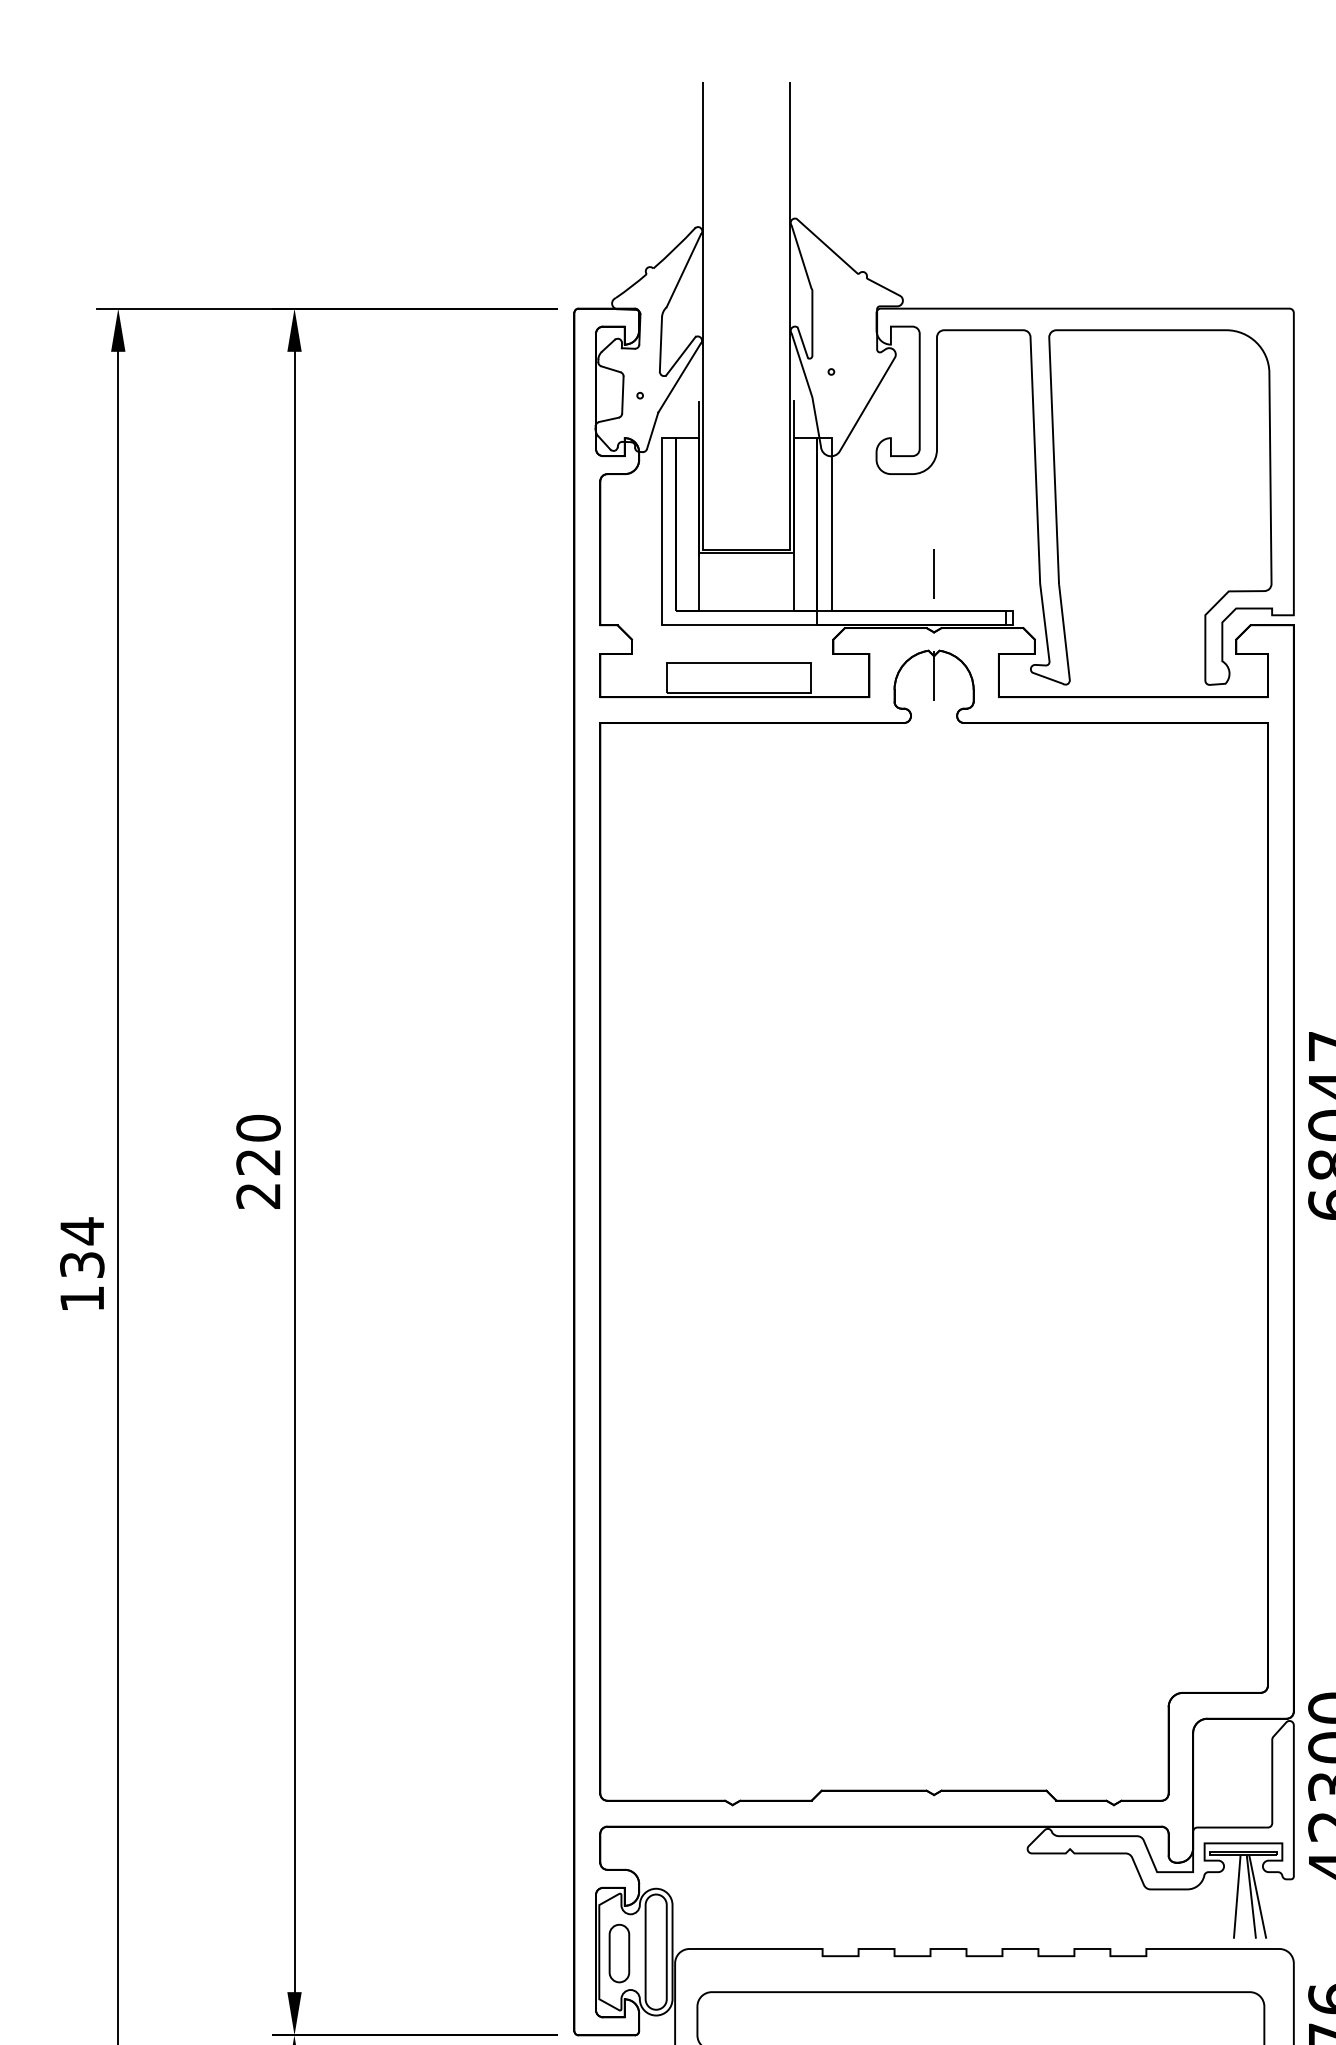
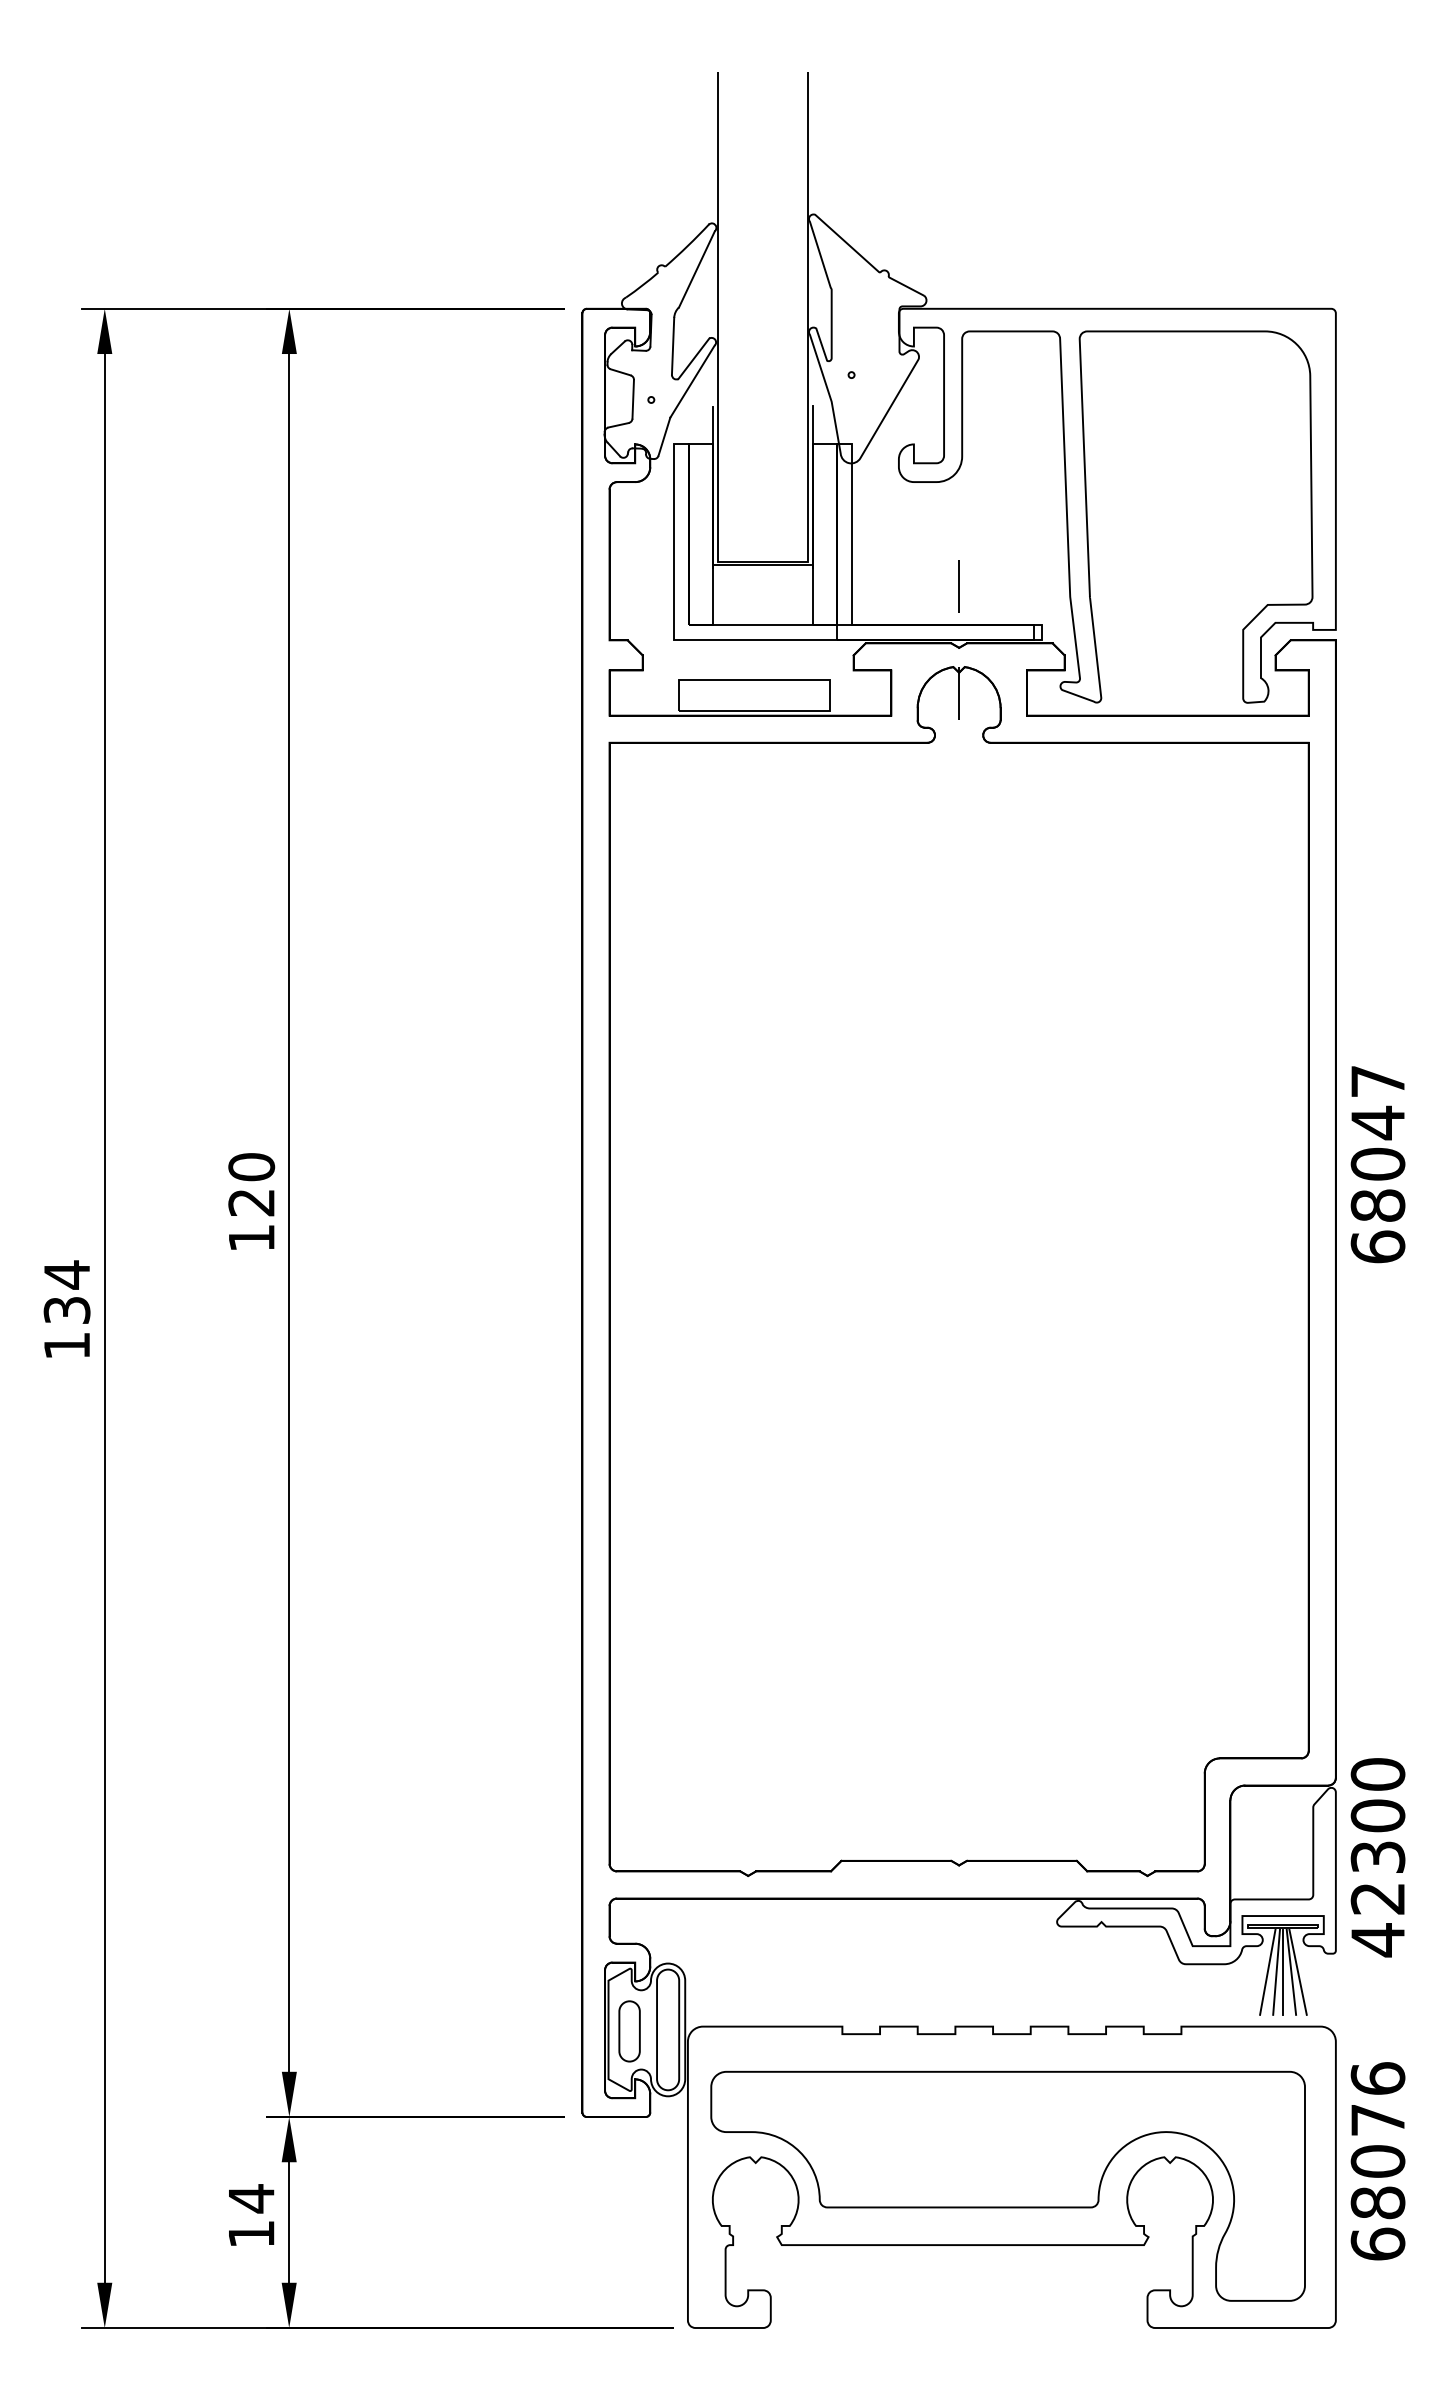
text: (258, 1196) -> (251, 1238), 220 -> 120
line: (1228, 1896) -> (1267, 1971), added
line: (1243, 1896) -> (1283, 1971), added

